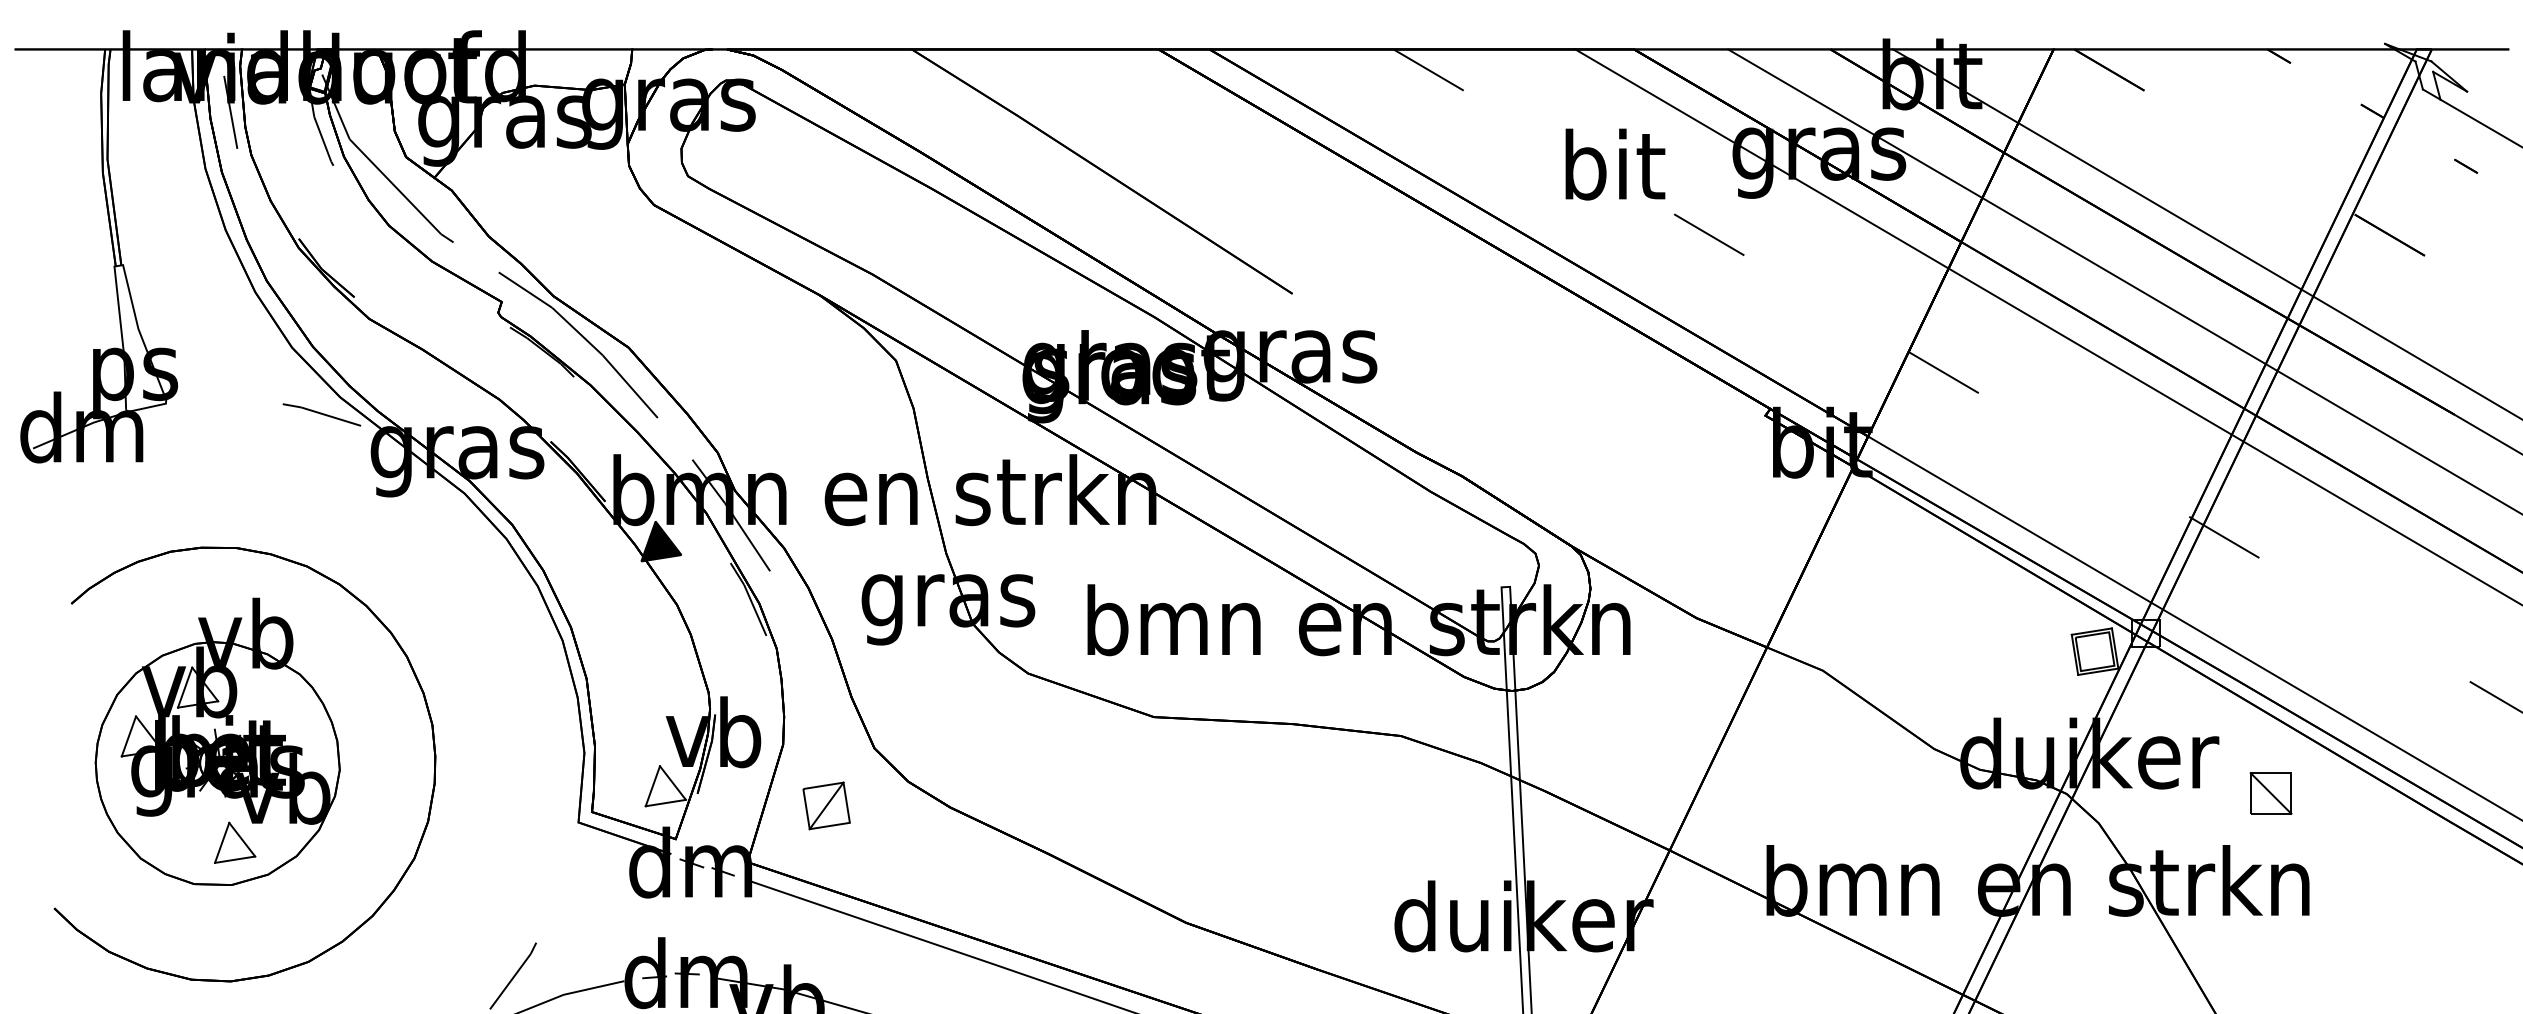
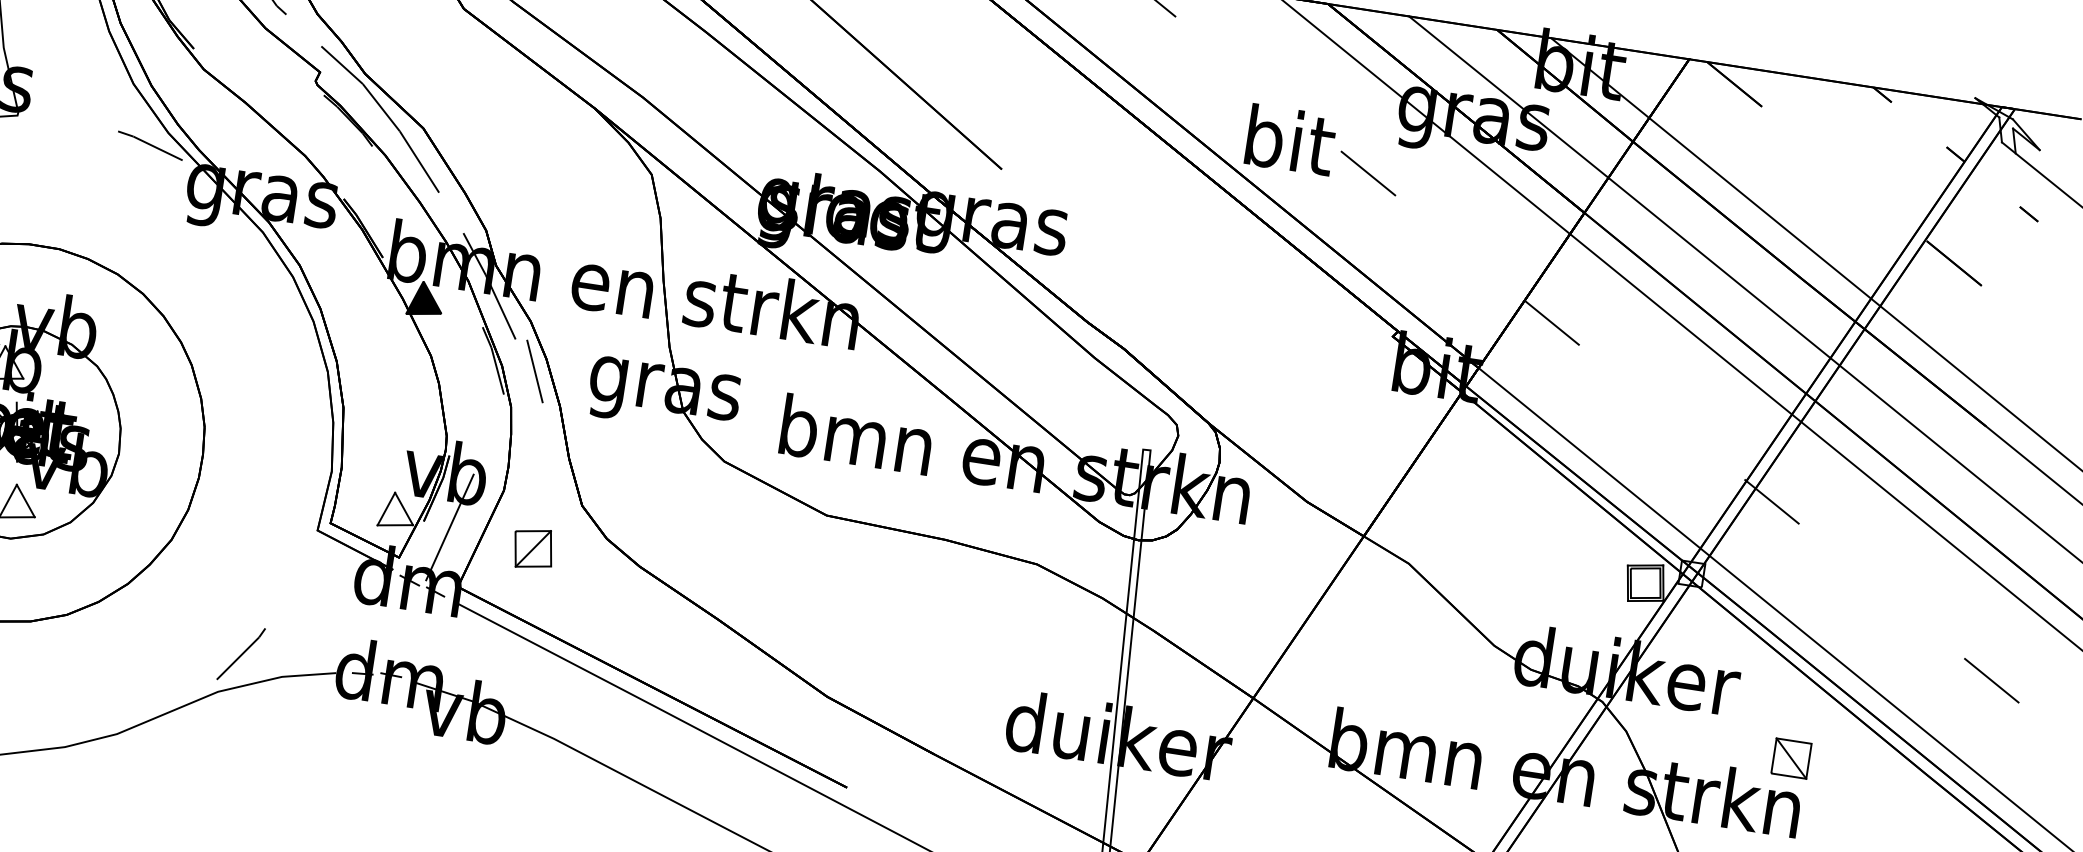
text: (1615, 164) -> (1290, 140), moved
line: (797, 603) -> (534, 370), added
part: (2270, 793) -> (1791, 758), moved
line: (727, 796) -> (449, 527), added

